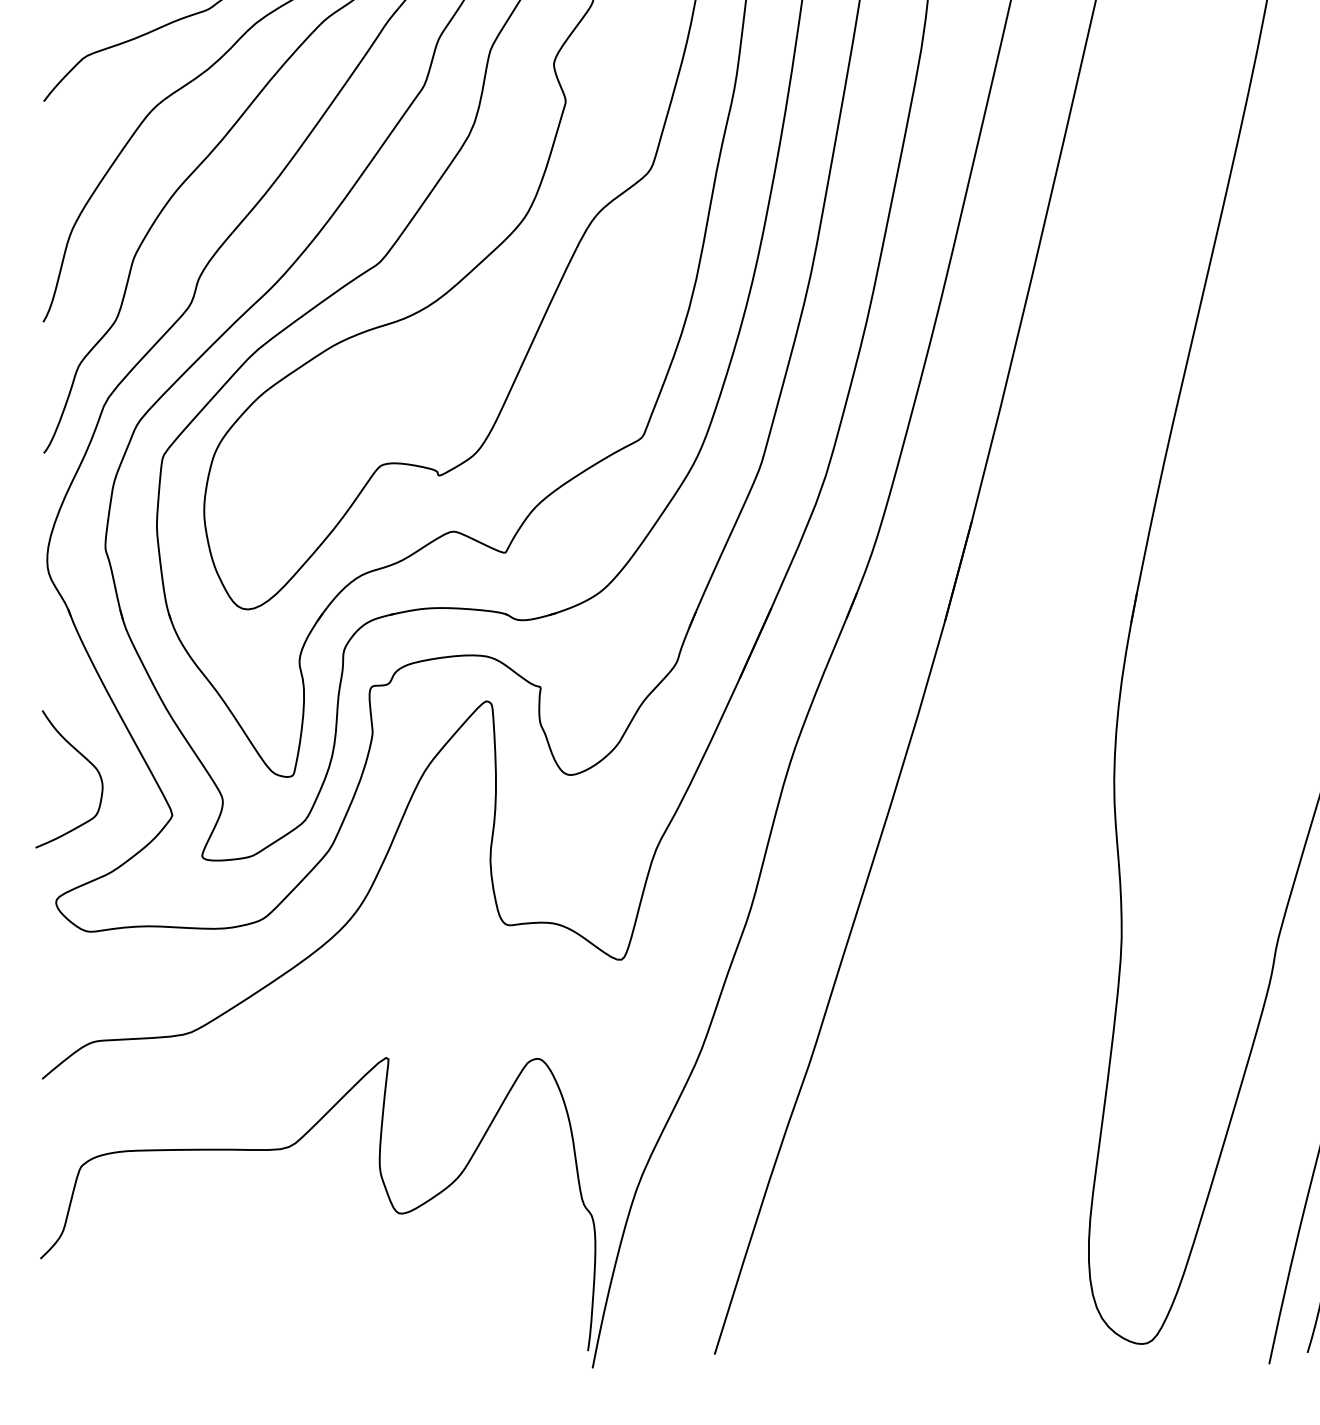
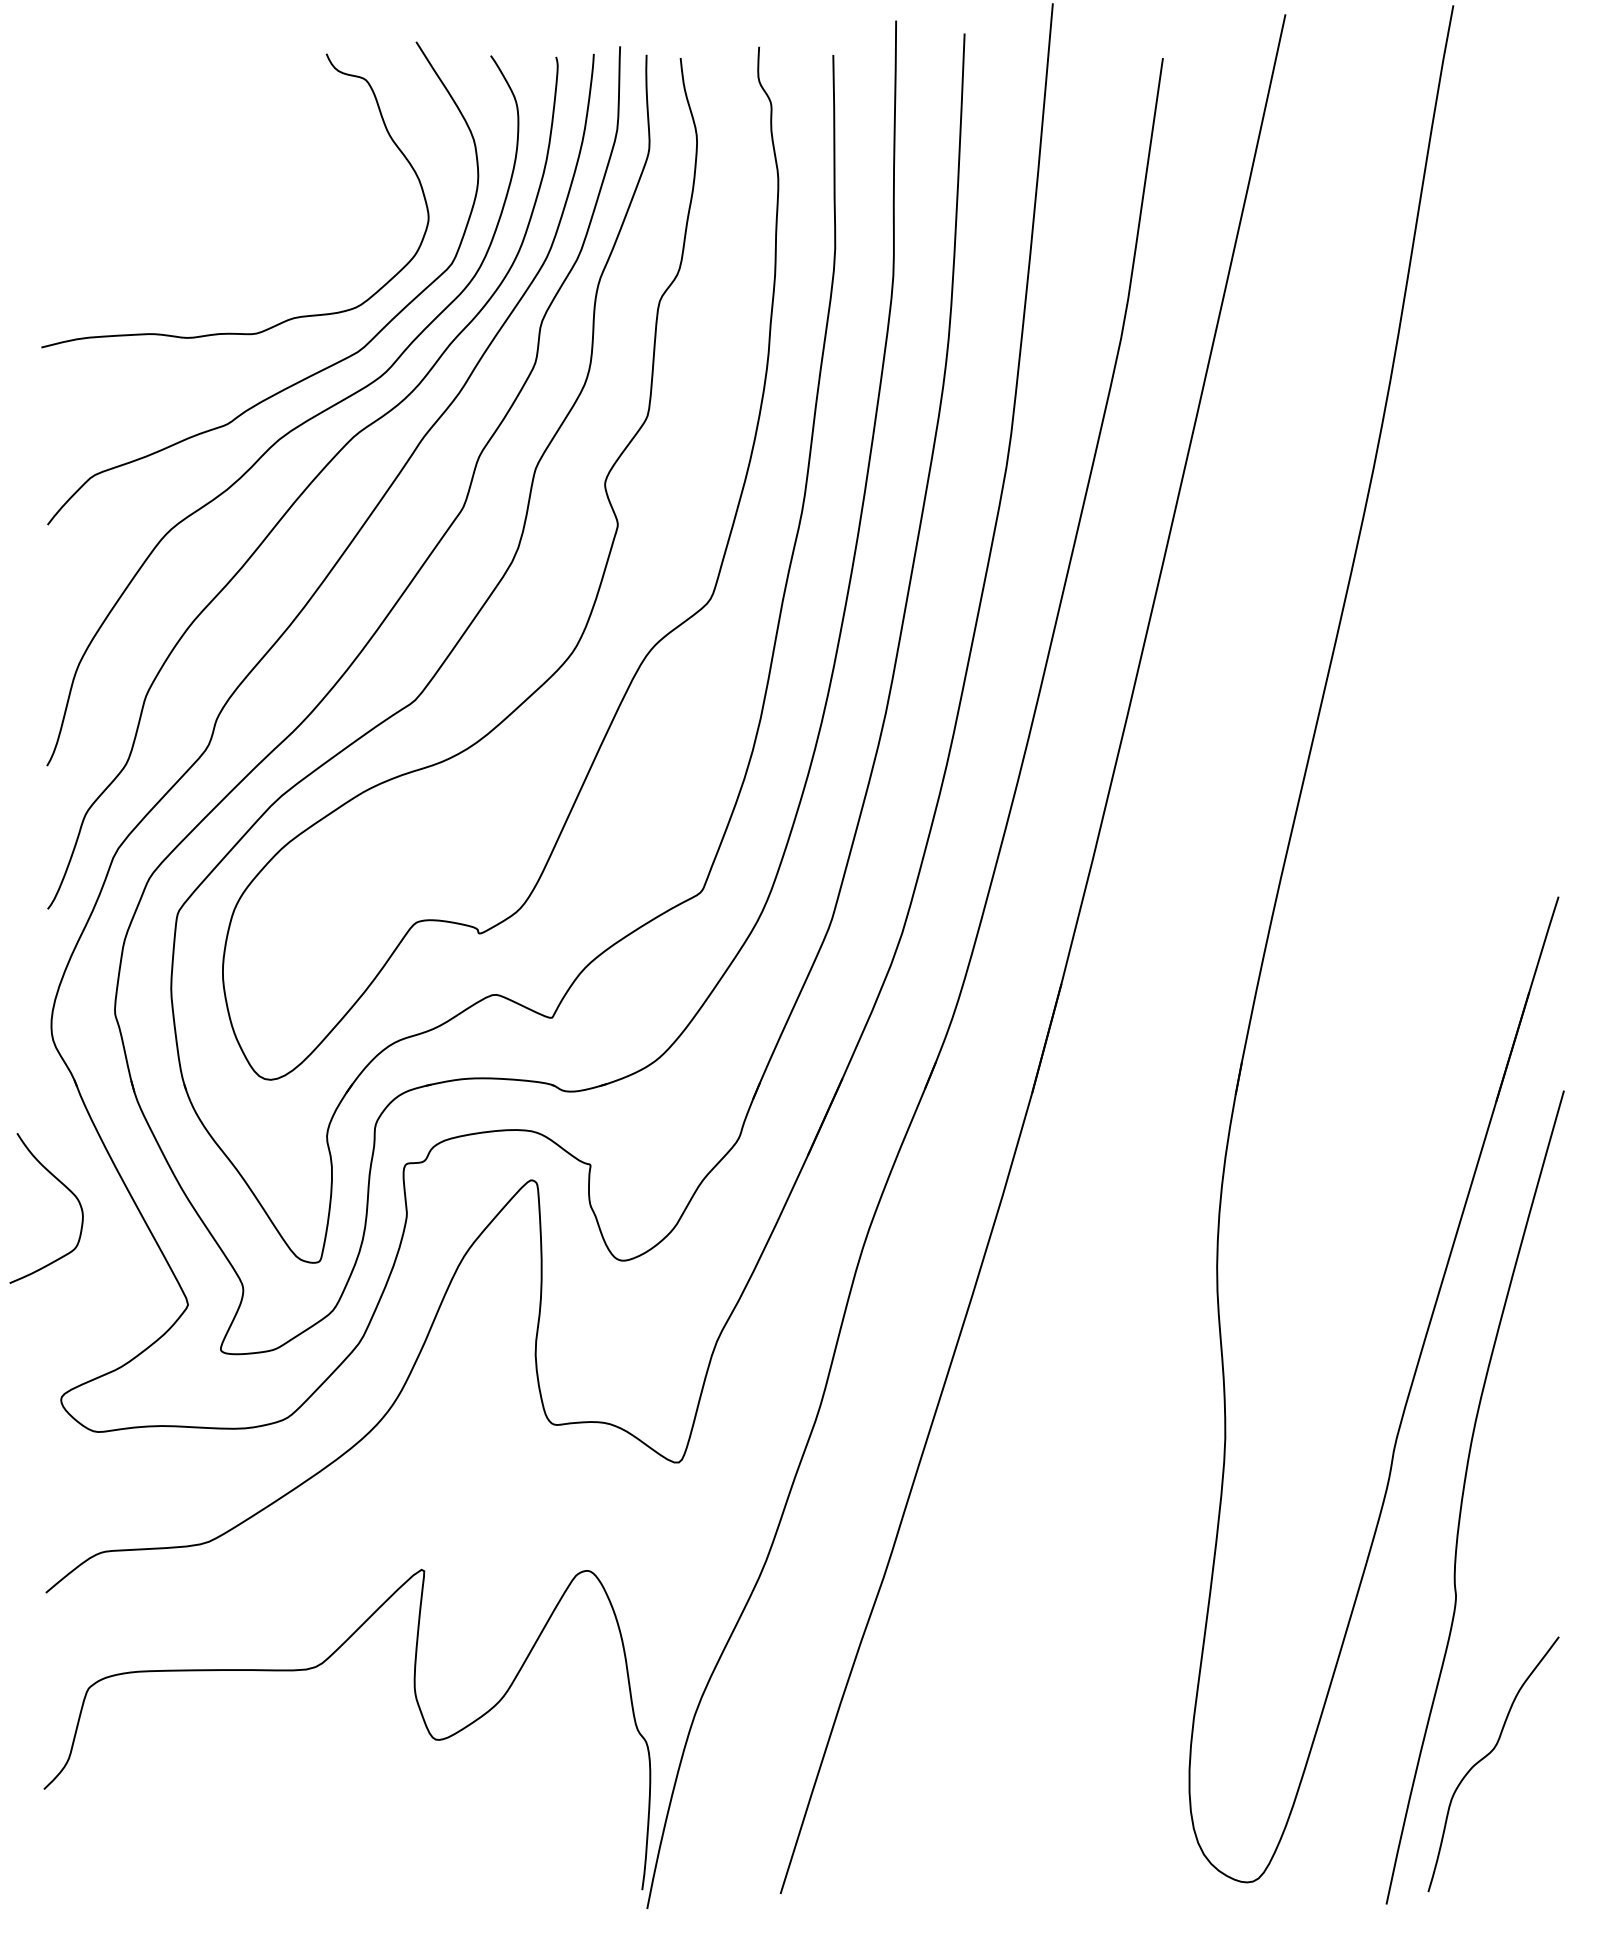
curve: (87, 761) -> (66, 1188), moved

